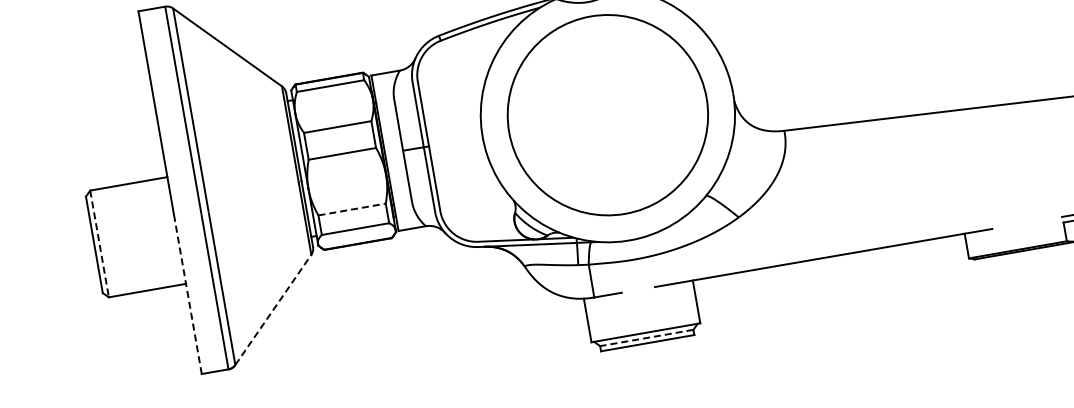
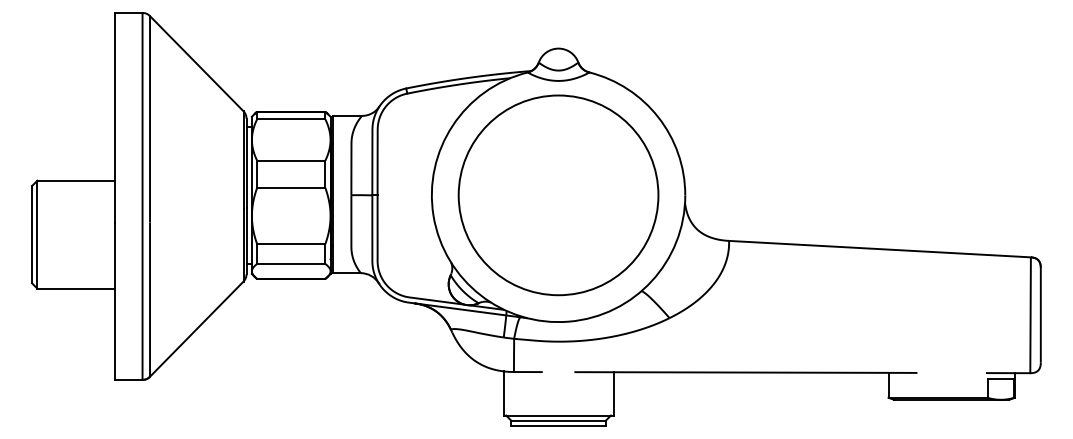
line: (352, 209) -> (291, 244), dashed -> solid
line: (99, 243) -> (37, 234), dashed -> solid
line: (188, 295) -> (115, 300), dashed -> solid
line: (273, 310) -> (196, 329), dashed -> solid
line: (646, 337) -> (558, 420), dashed -> solid

